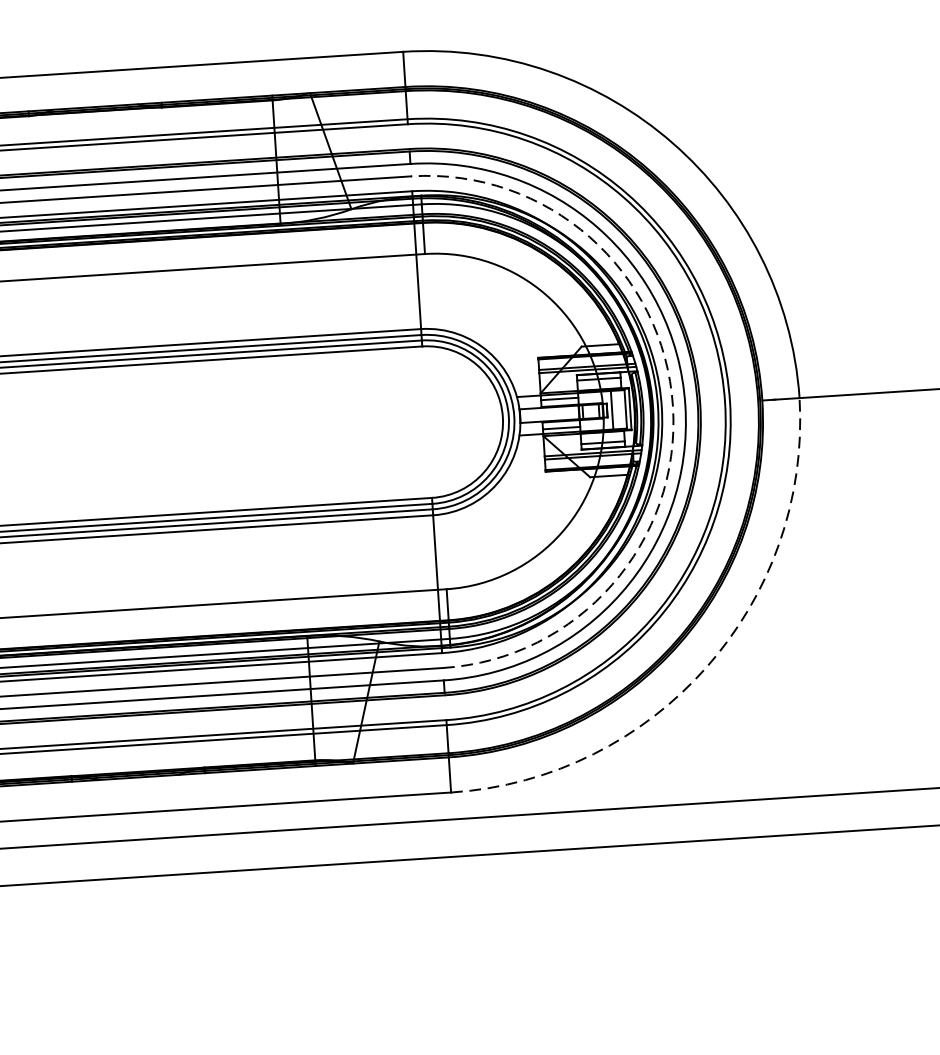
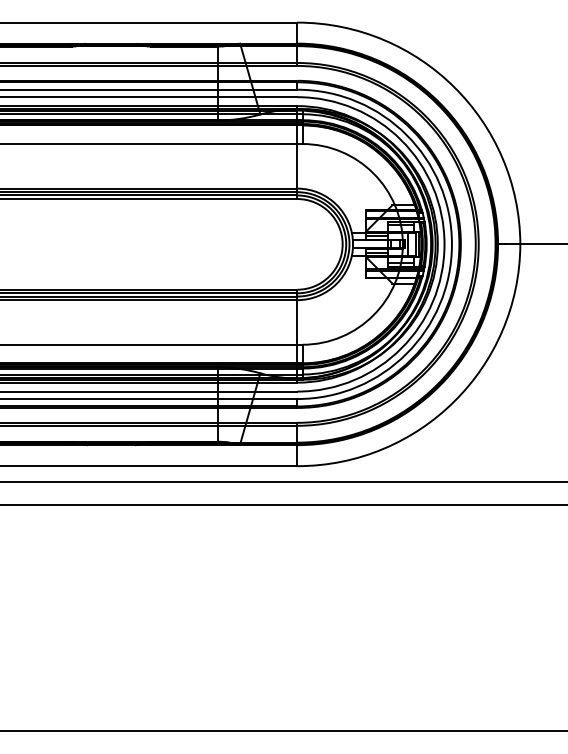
arc: (672, 406) -> (444, 244), dashed -> solid
arc: (706, 667) -> (454, 401), dashed -> solid

